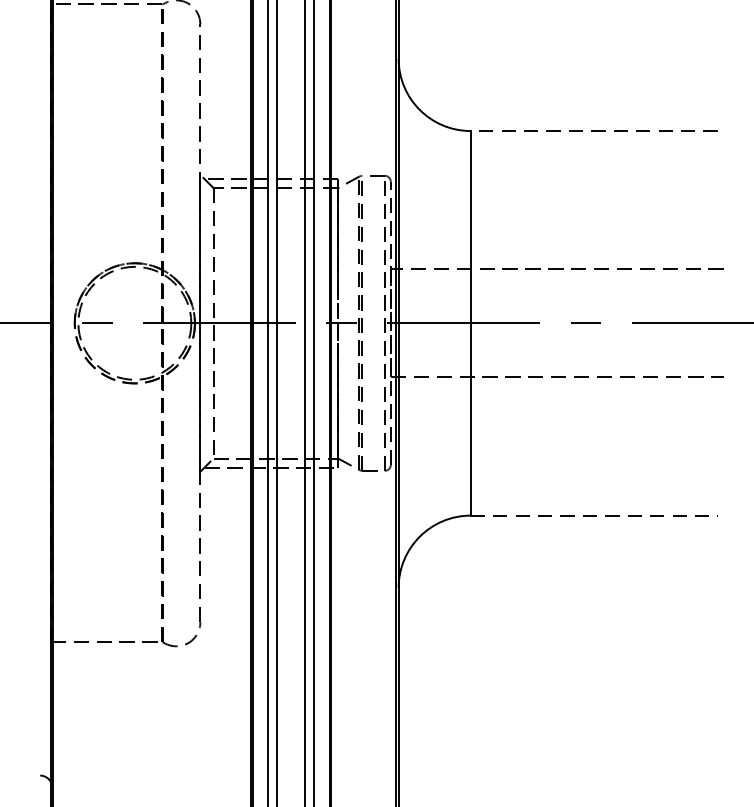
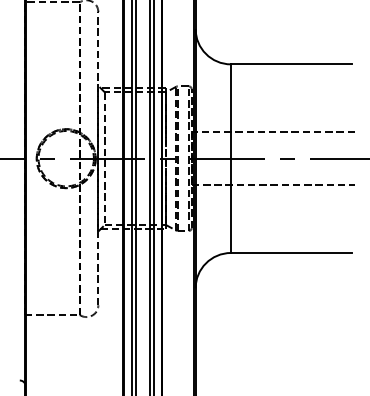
line: (594, 131) -> (291, 64), dashed -> solid
line: (594, 514) -> (291, 252), dashed -> solid

